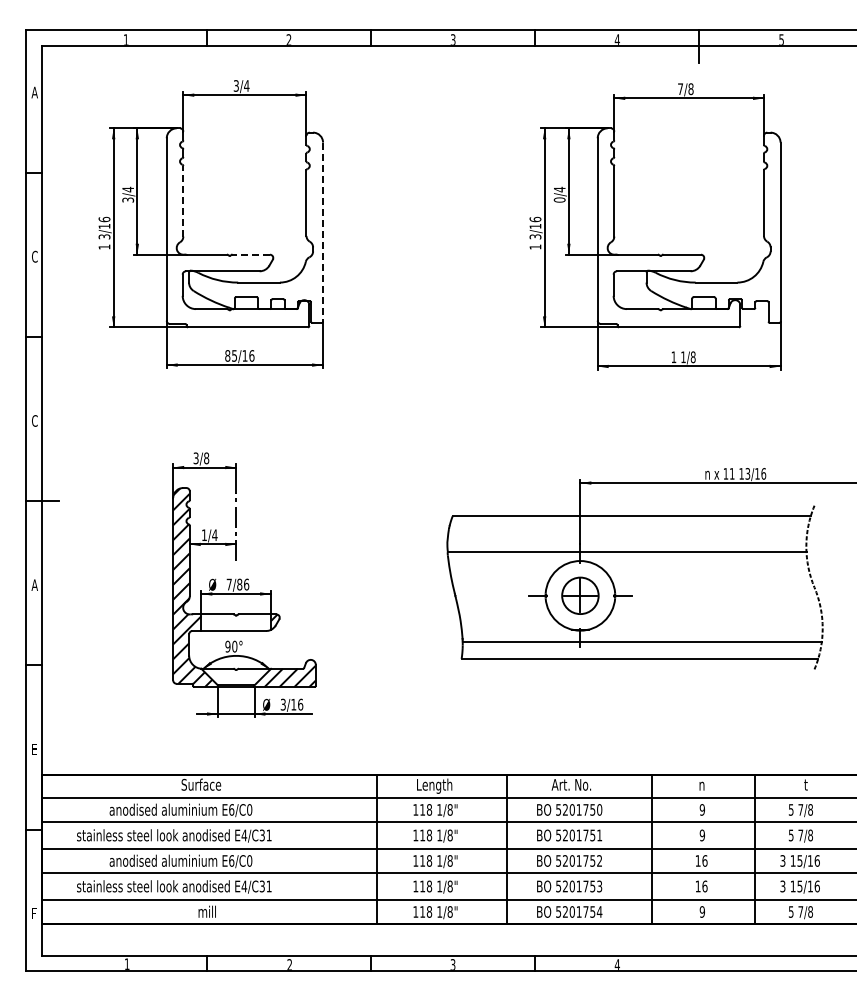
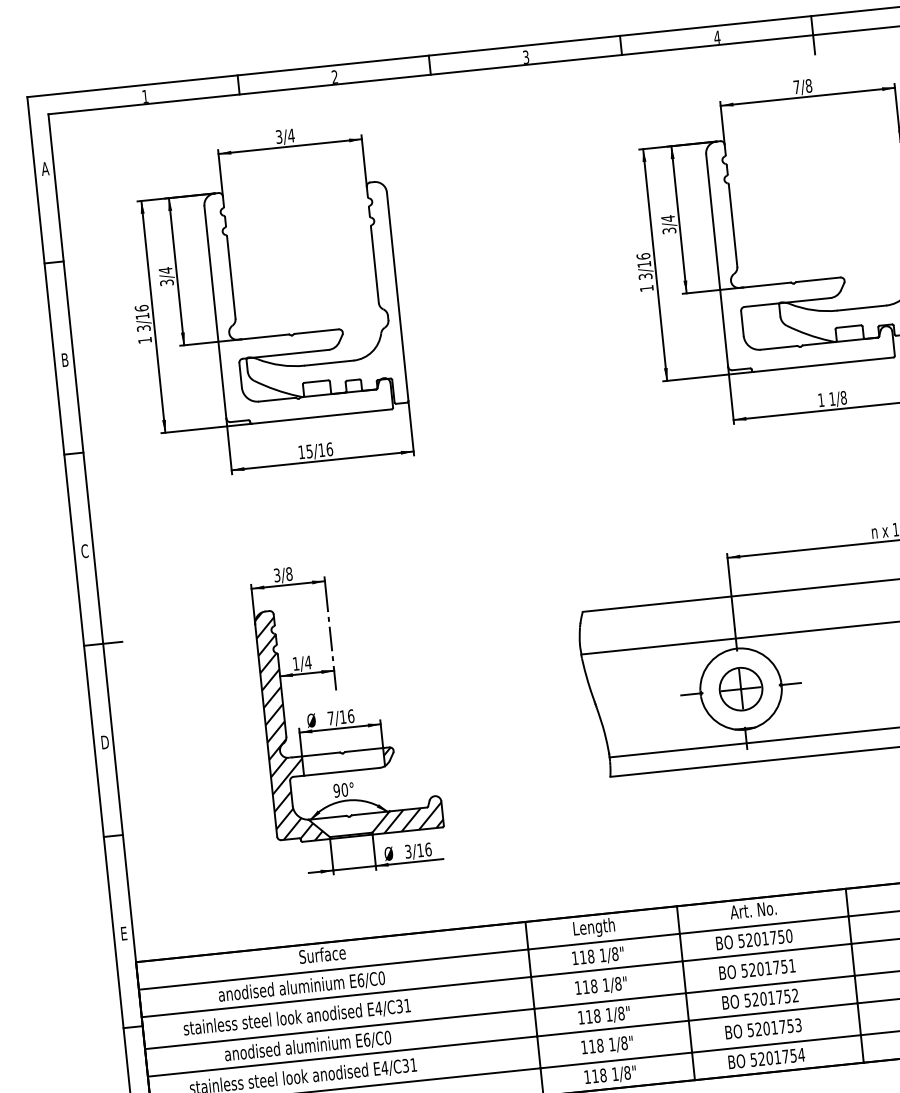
text: (559, 199) -> (669, 230), 0/4 -> 3/4
line: (183, 200) -> (231, 276), dashed -> solid
line: (323, 232) -> (398, 297), dashed -> solid
line: (251, 254) -> (317, 331), dashed -> solid
text: (34, 256) -> (64, 359), C -> B
text: (227, 355) -> (301, 451), 85/16 -> 15/16
text: (34, 584) -> (104, 741), A -> D
text: (239, 584) -> (342, 717), 7/86 -> 7/16

